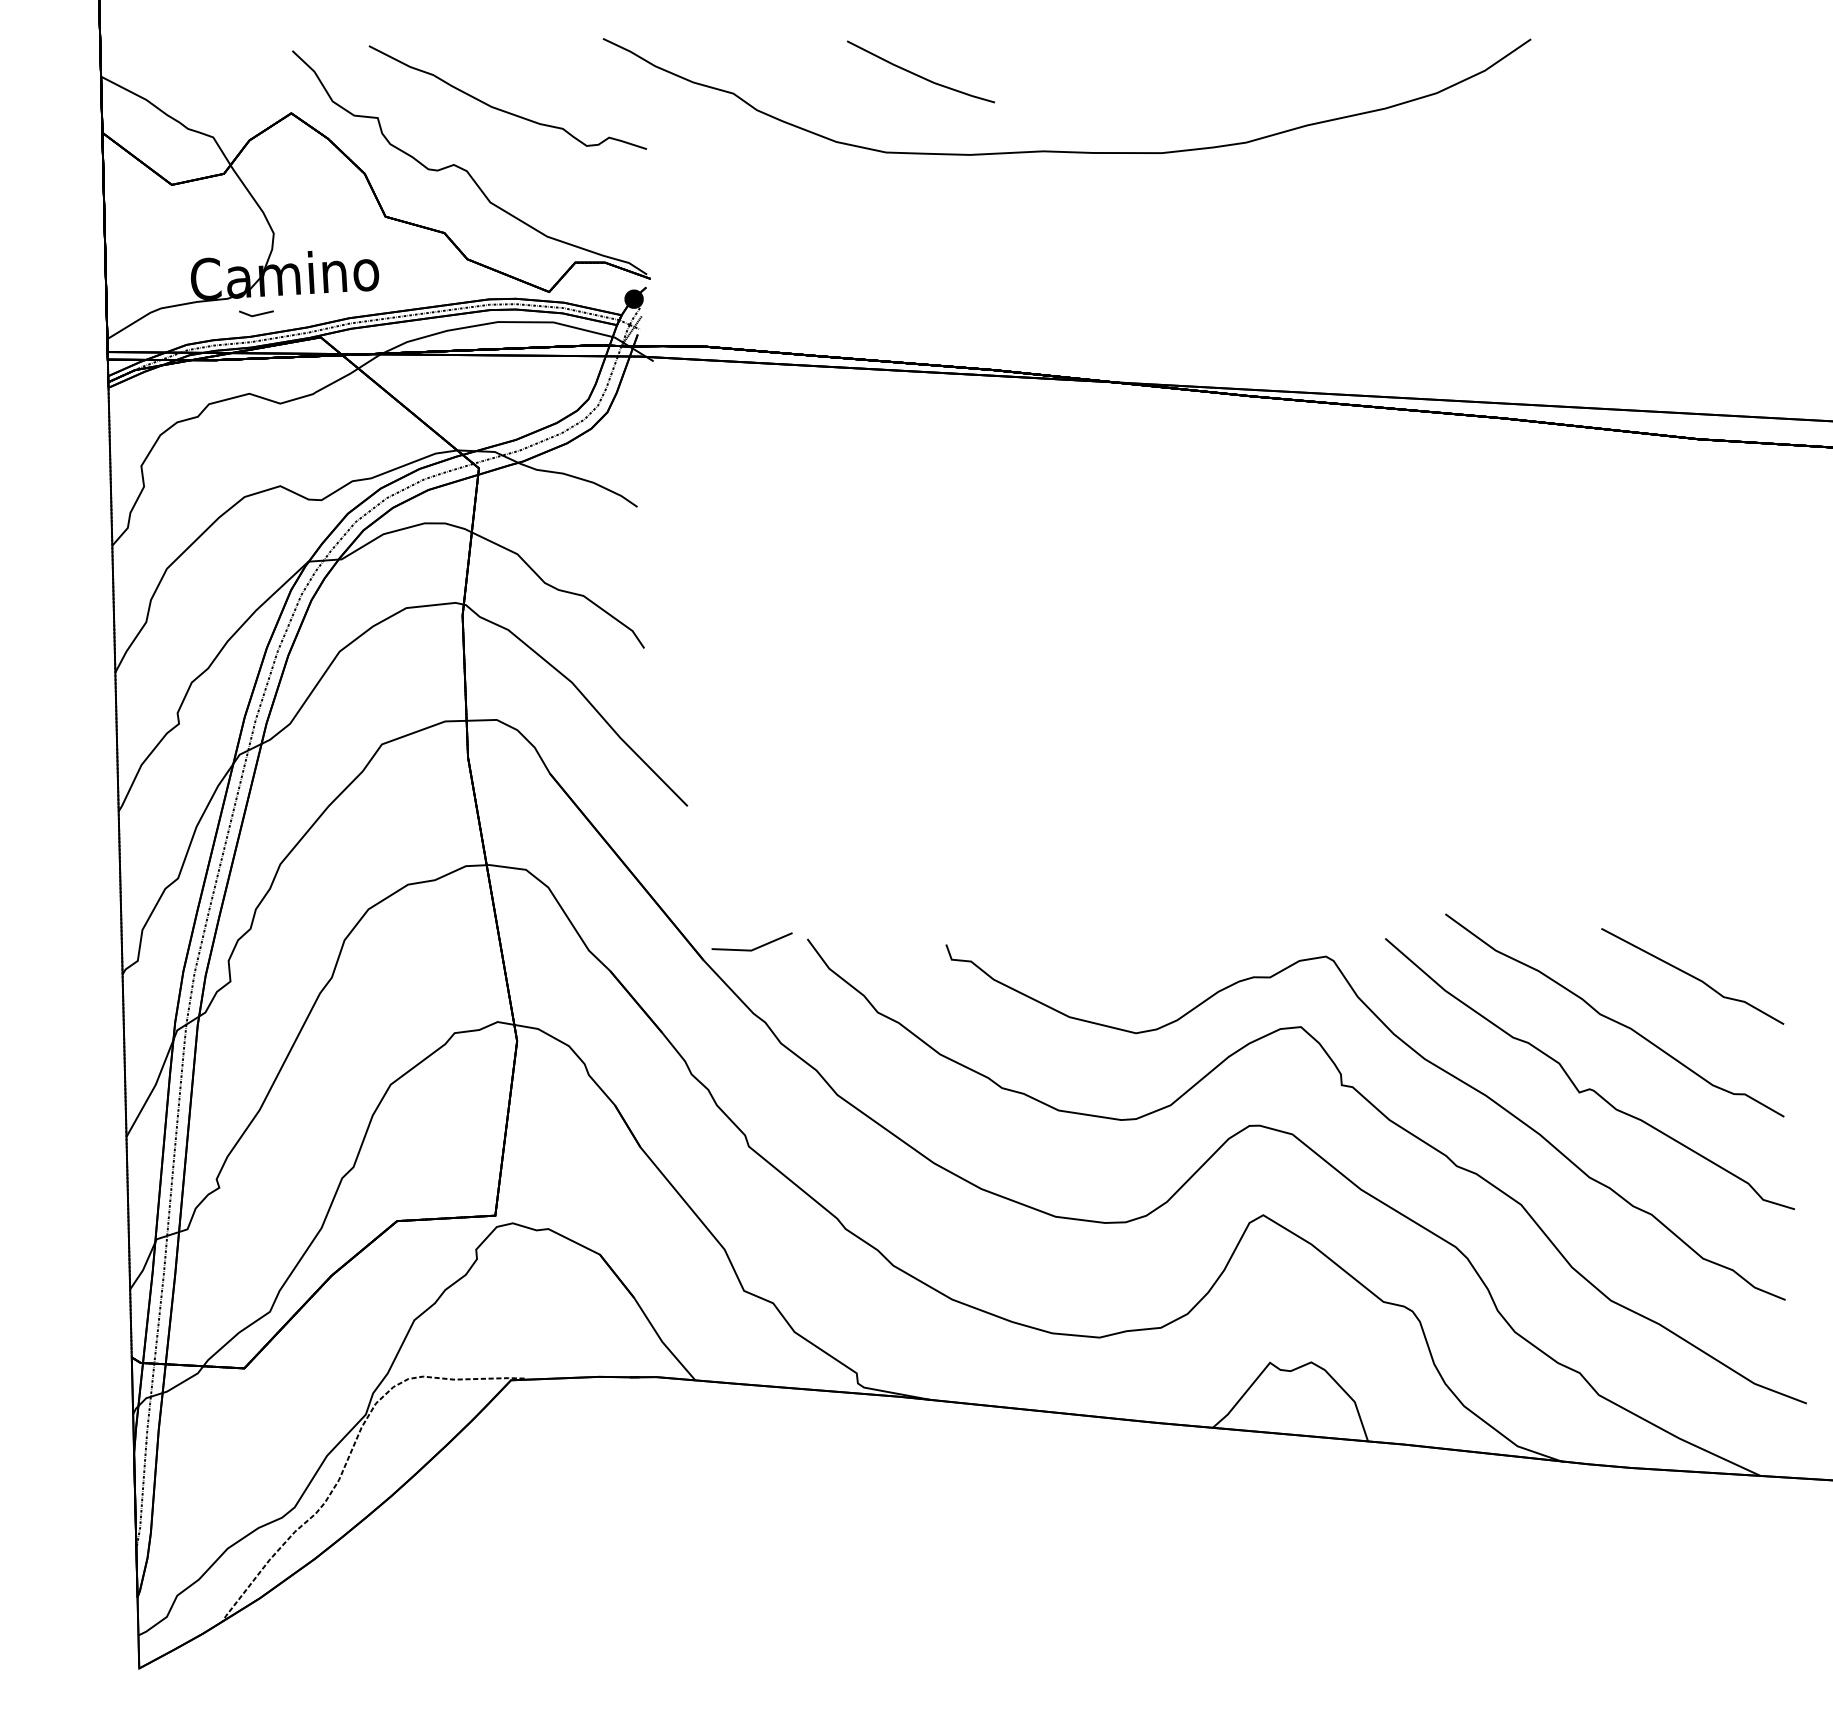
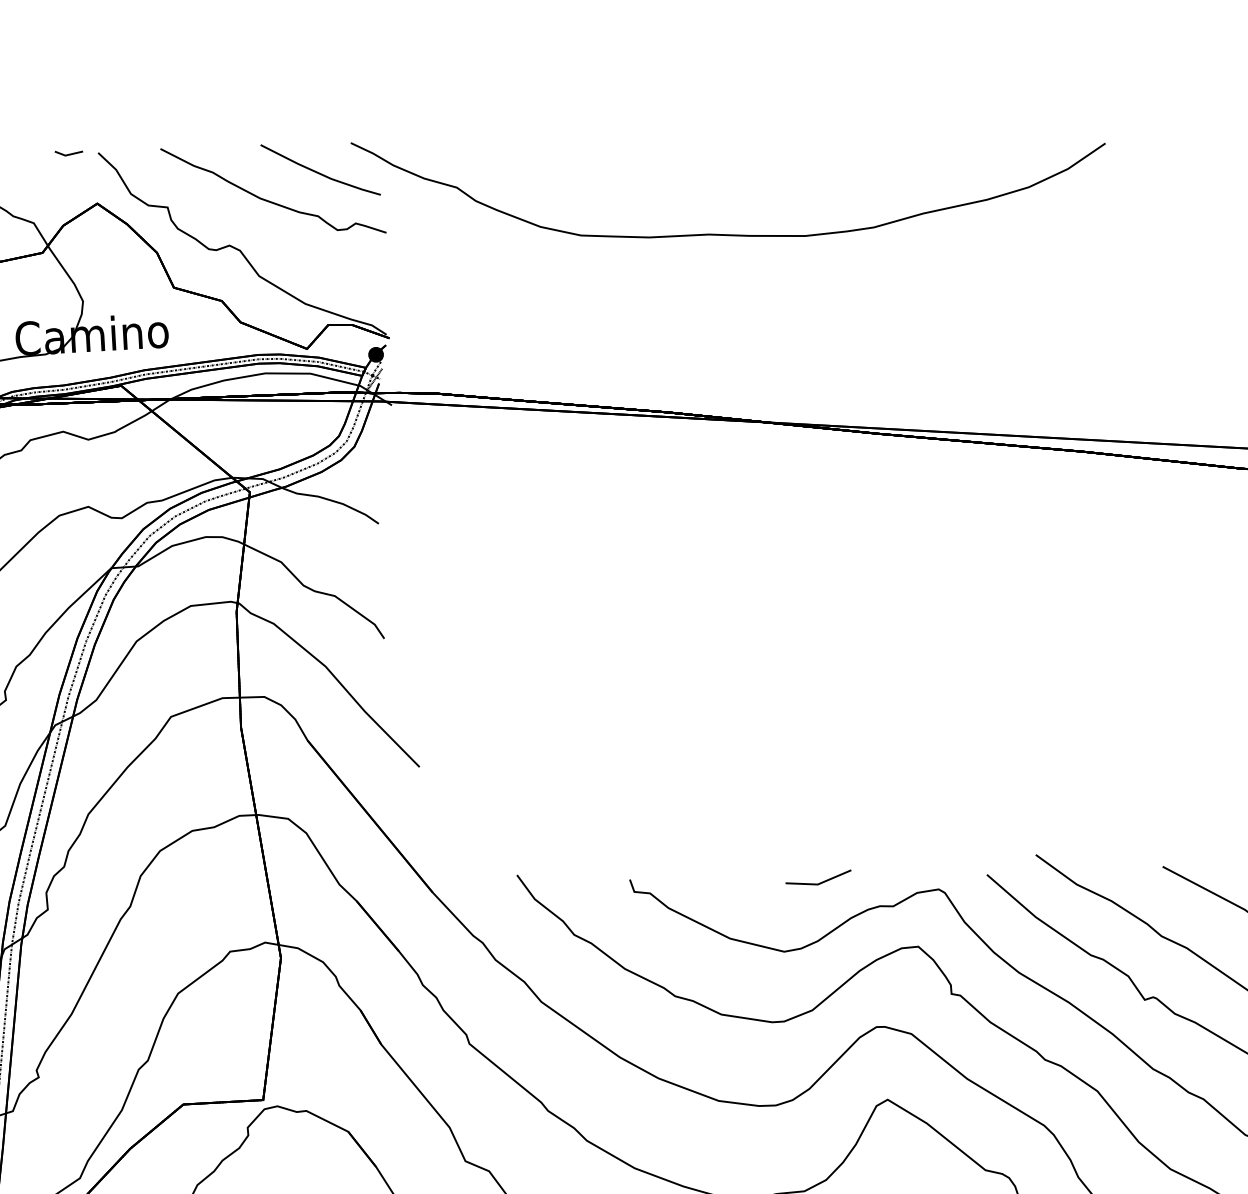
line: (918, 74) -> (318, 172), moved
line: (256, 314) -> (69, 154), moved
line: (755, 947) -> (821, 881), moved

